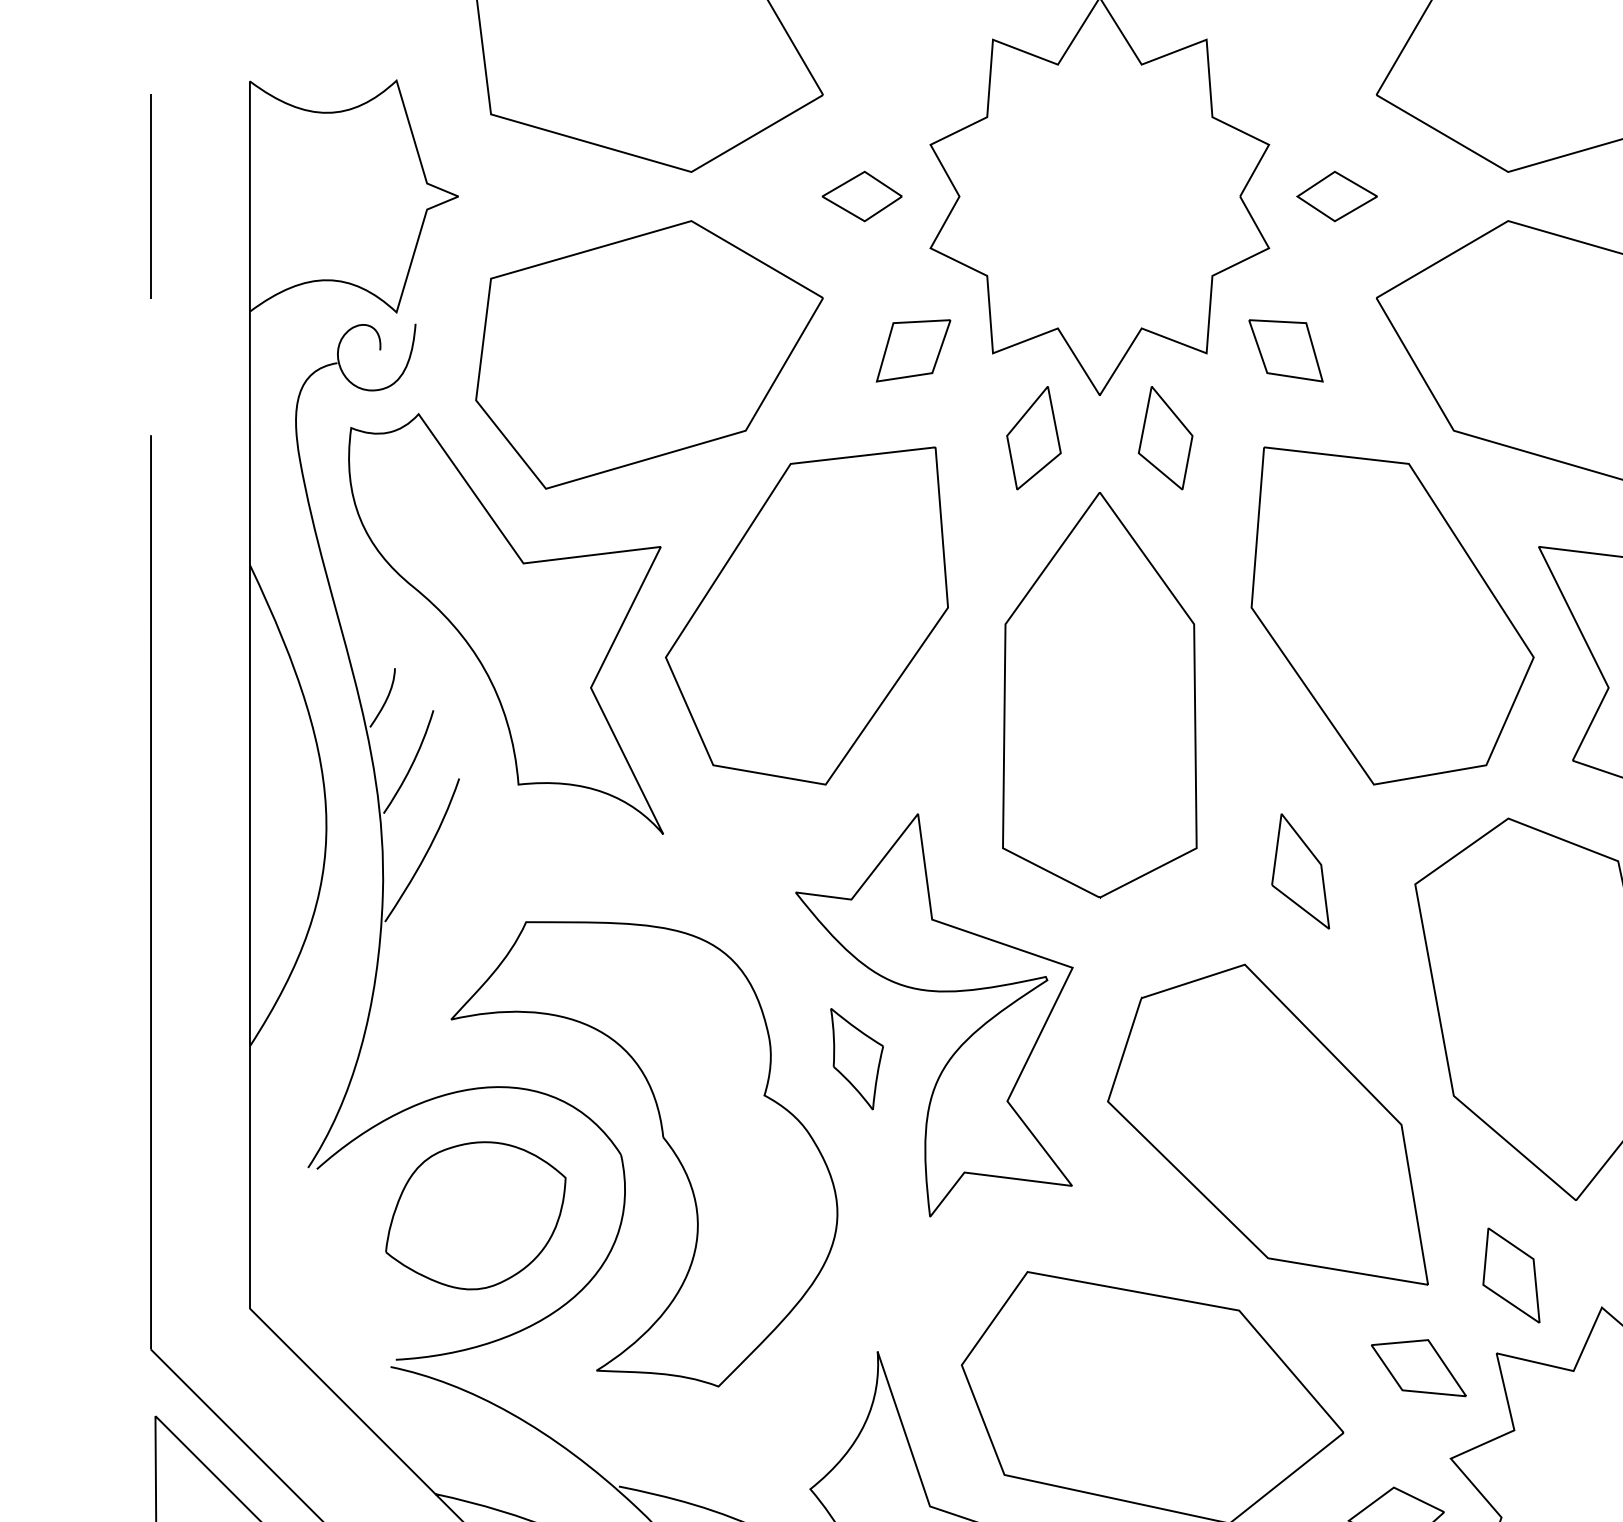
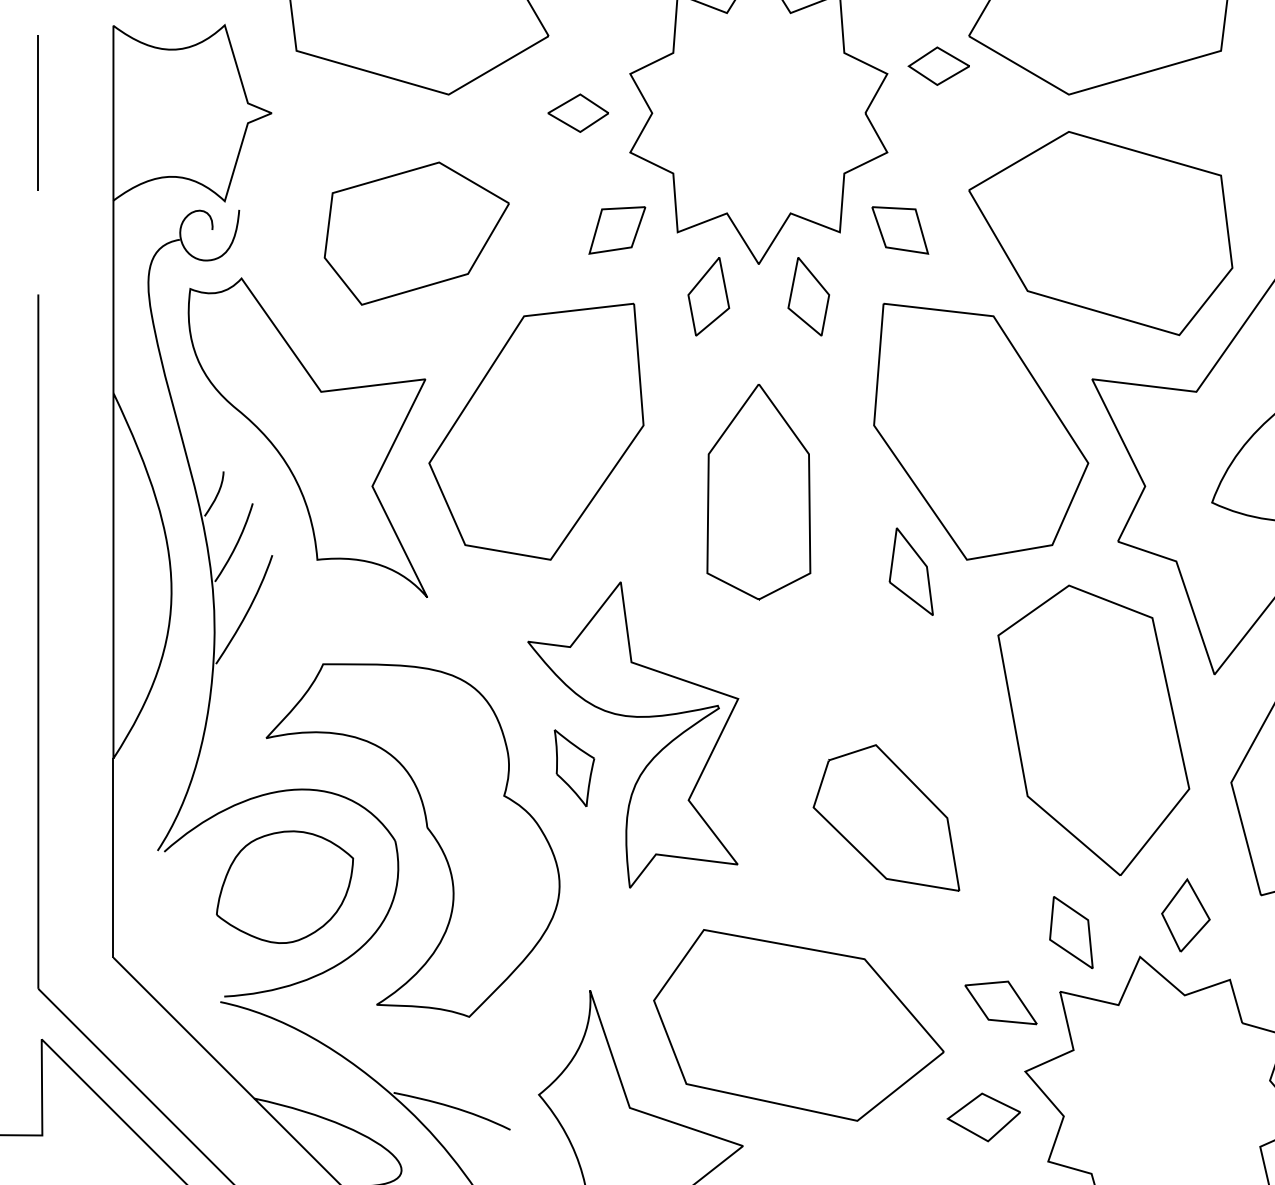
part: (1336, 195) -> (938, 65), moved
part: (649, 354) -> (416, 233), size x0.7
part: (1099, 694) -> (758, 491), size x0.7
part: (1299, 871) -> (910, 571), moved
part: (1267, 1123) -> (886, 817), size x0.6

